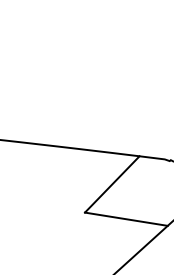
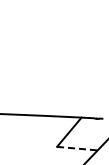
line: (126, 218) -> (77, 148), solid -> dashed

